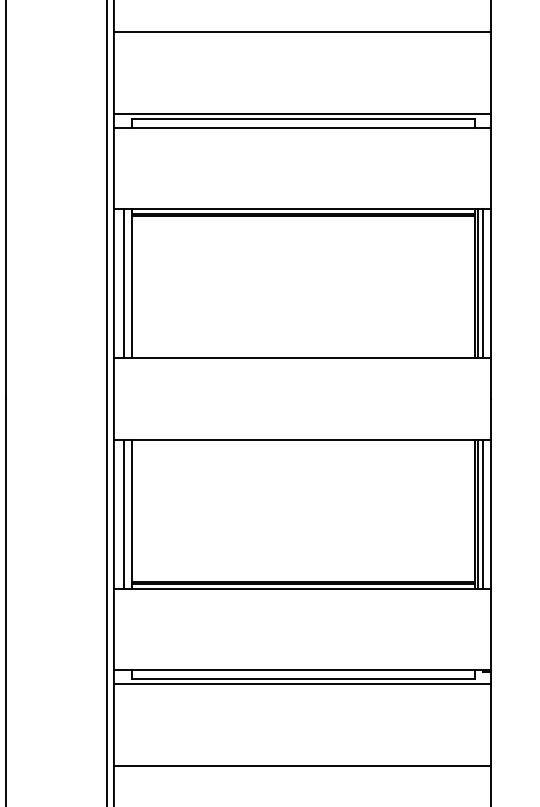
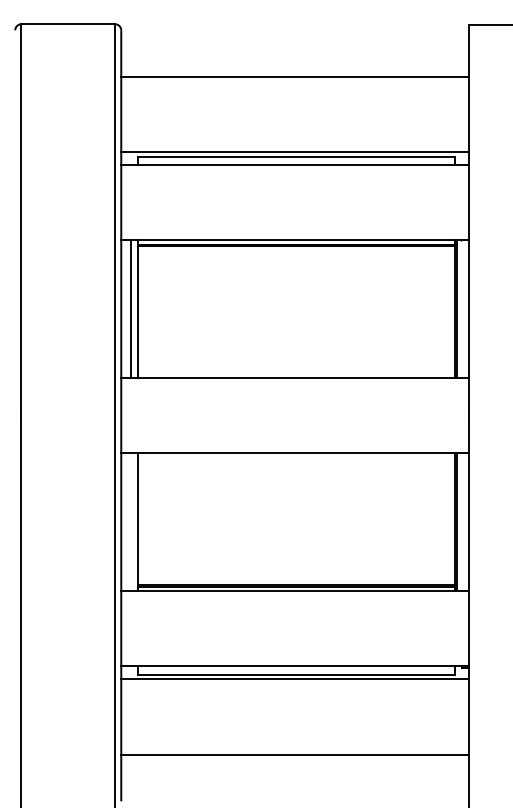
line: (482, 283) -> (461, 309), removed
line: (123, 514) -> (130, 522), removed
line: (482, 514) -> (461, 522), removed

